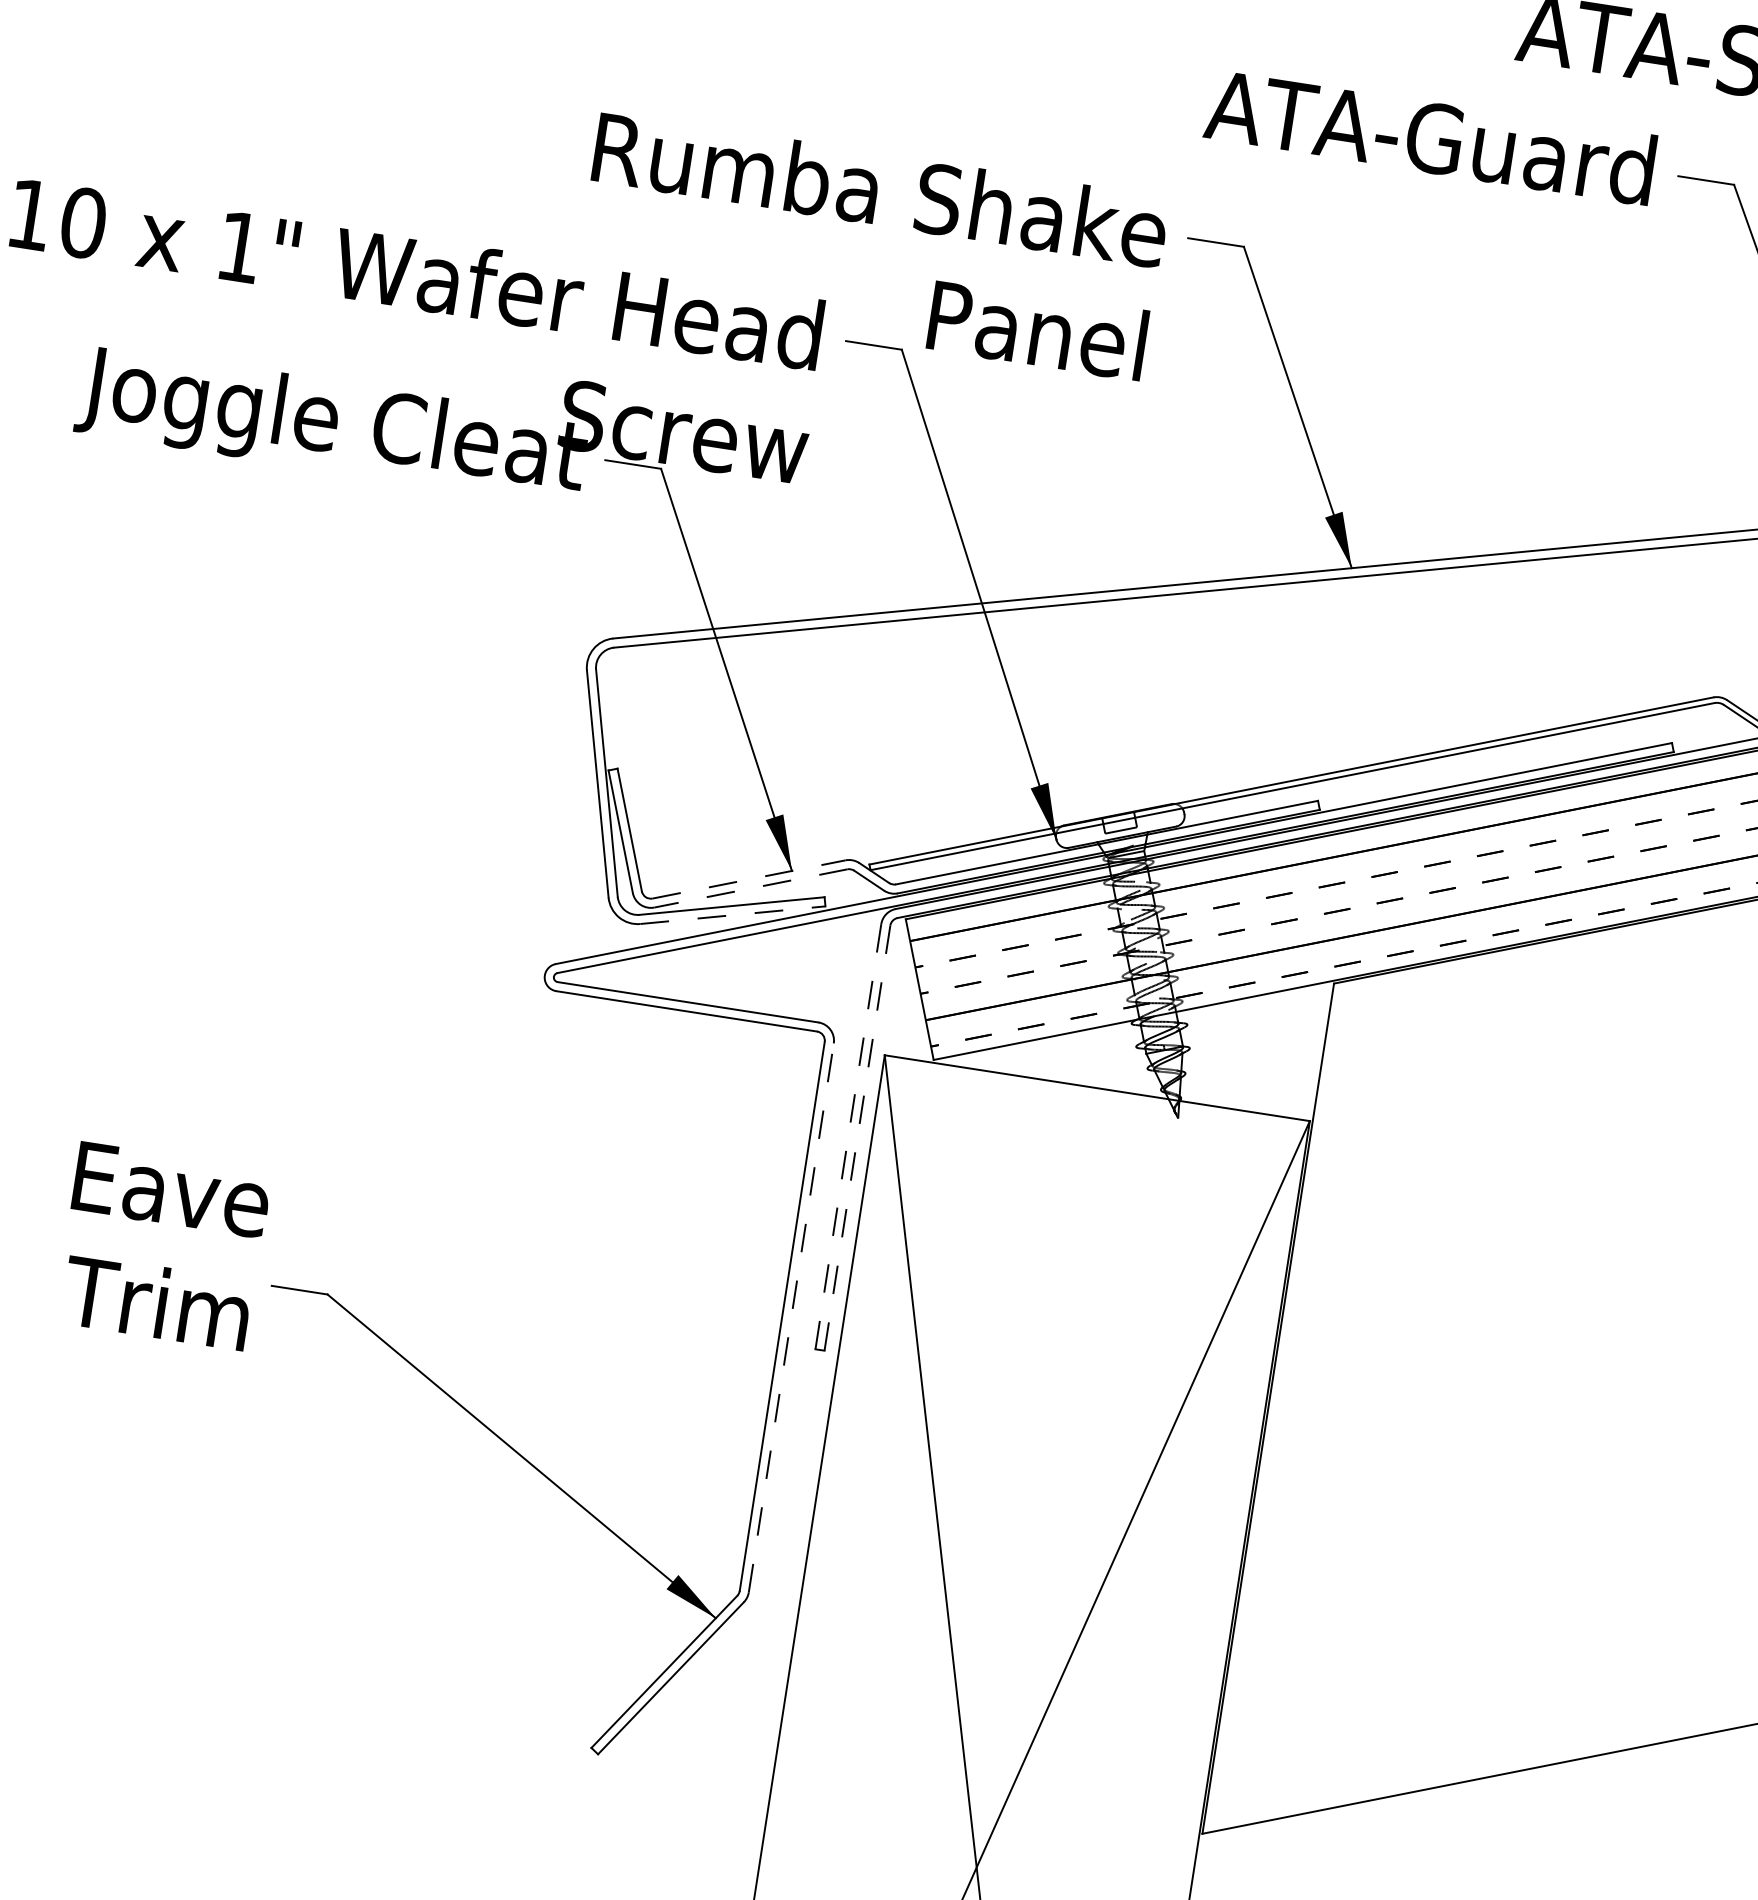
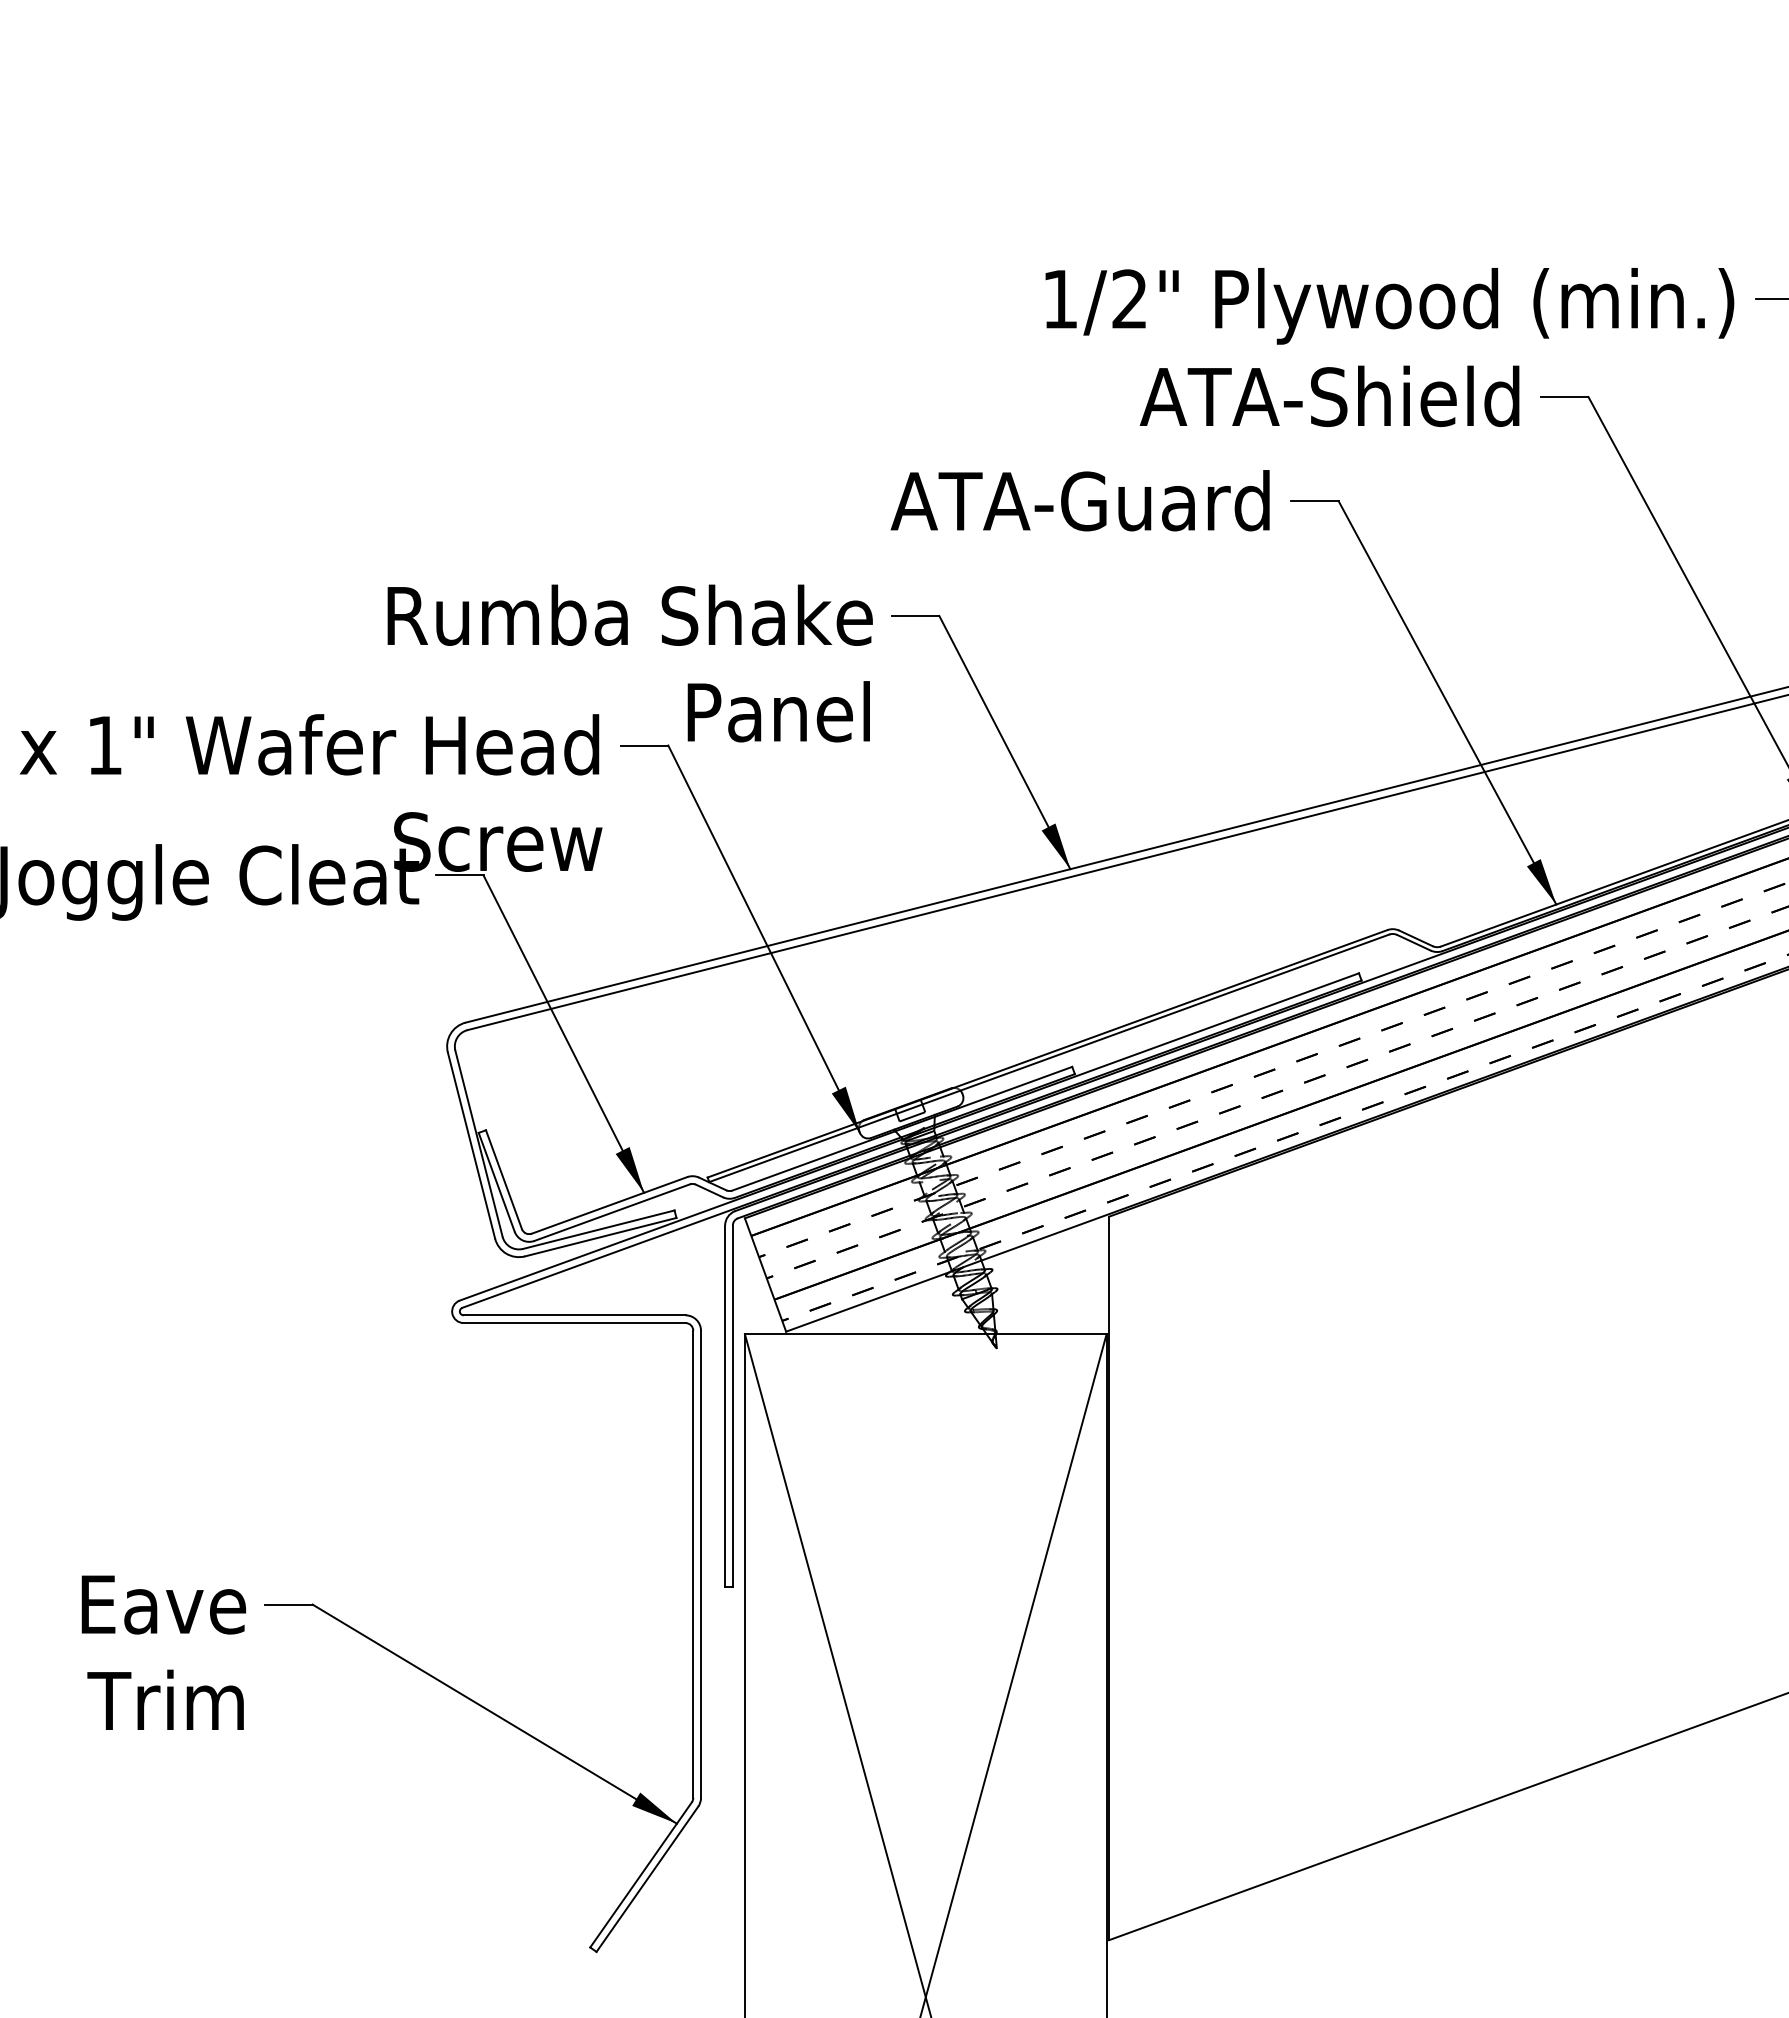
line: (749, 879) -> (609, 1205), dashed -> solid
line: (751, 888) -> (612, 1212), dashed -> solid
line: (733, 915) -> (601, 1237), dashed -> solid
line: (848, 1136) -> (725, 1406), dashed -> solid
line: (857, 1138) -> (732, 1406), dashed -> solid
text: (162, 1246) -> (163, 1652), moved
line: (791, 1318) -> (701, 1564), dashed -> solid

